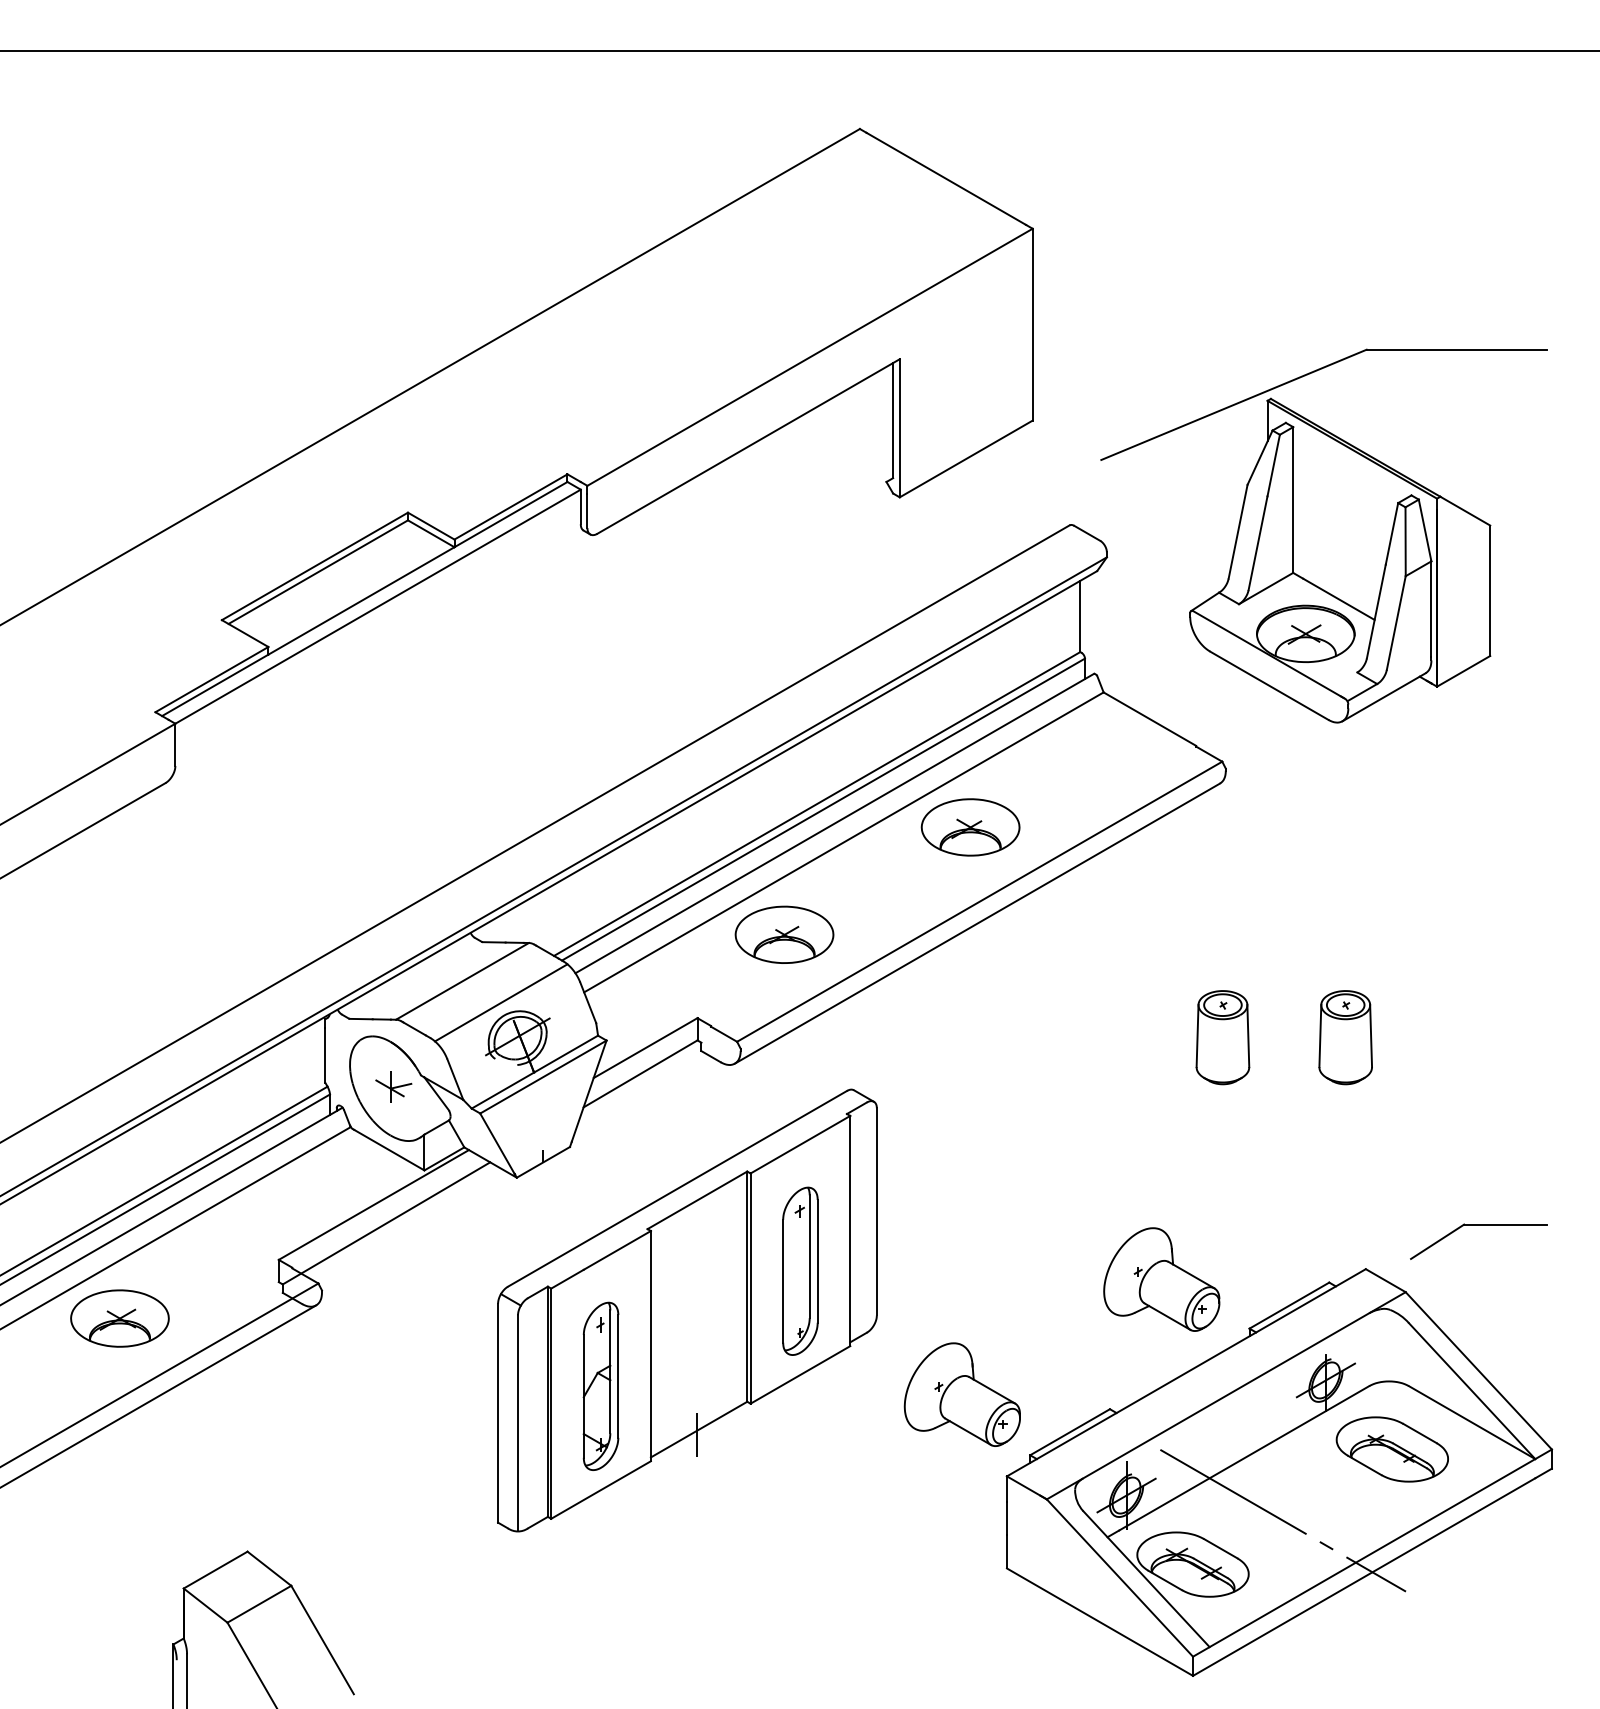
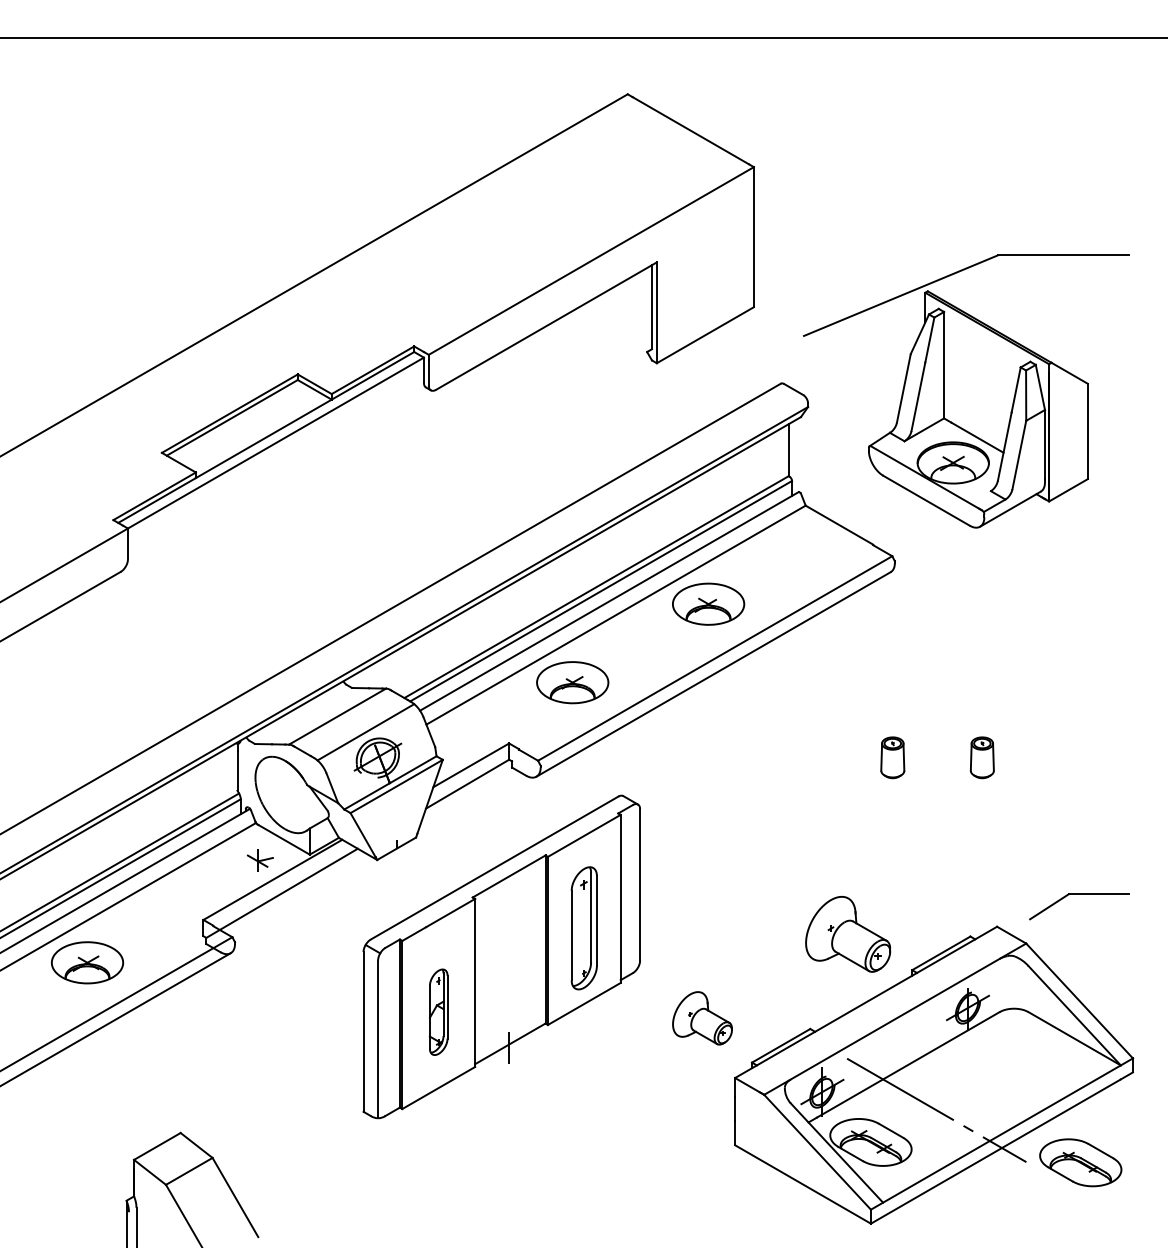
part: (1222, 1037) -> (892, 757), size x0.6
part: (1345, 1037) -> (982, 757), size x0.6
part: (393, 1086) -> (260, 859), moved
part: (600, 1385) -> (438, 1011), size x0.7
part: (961, 1394) -> (701, 1018), size x0.7
part: (1391, 1449) -> (1080, 1162), moved

